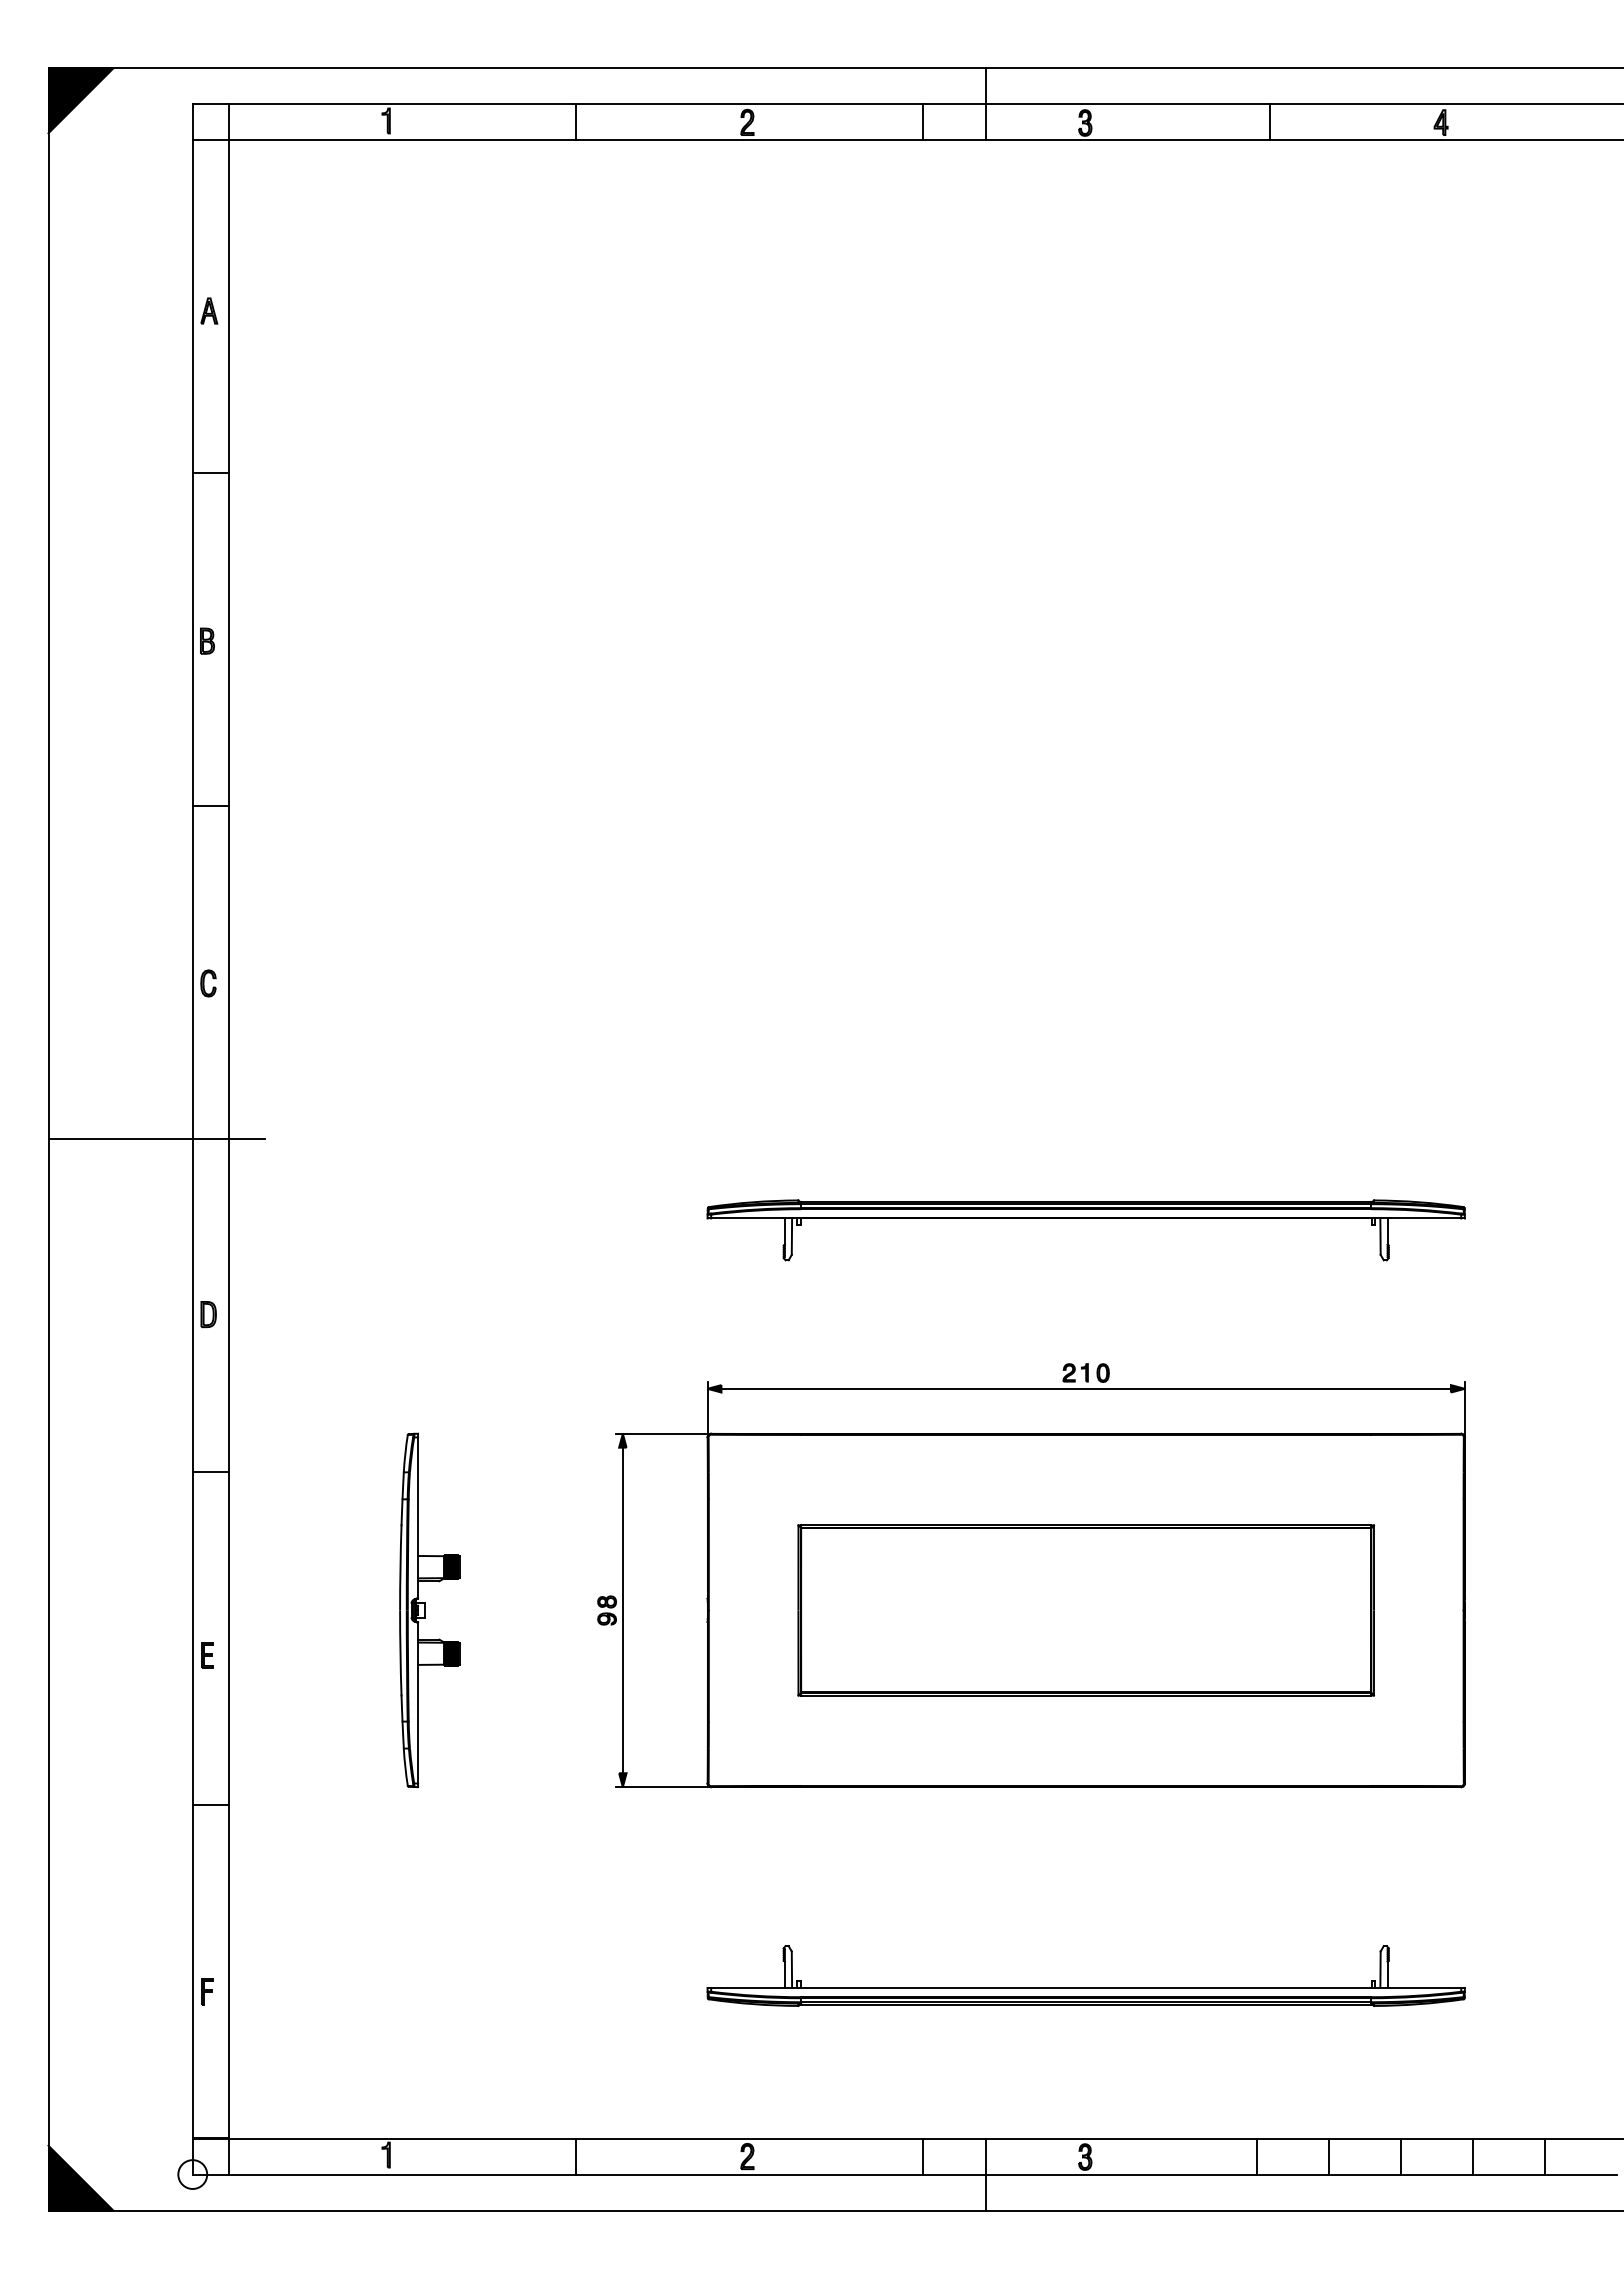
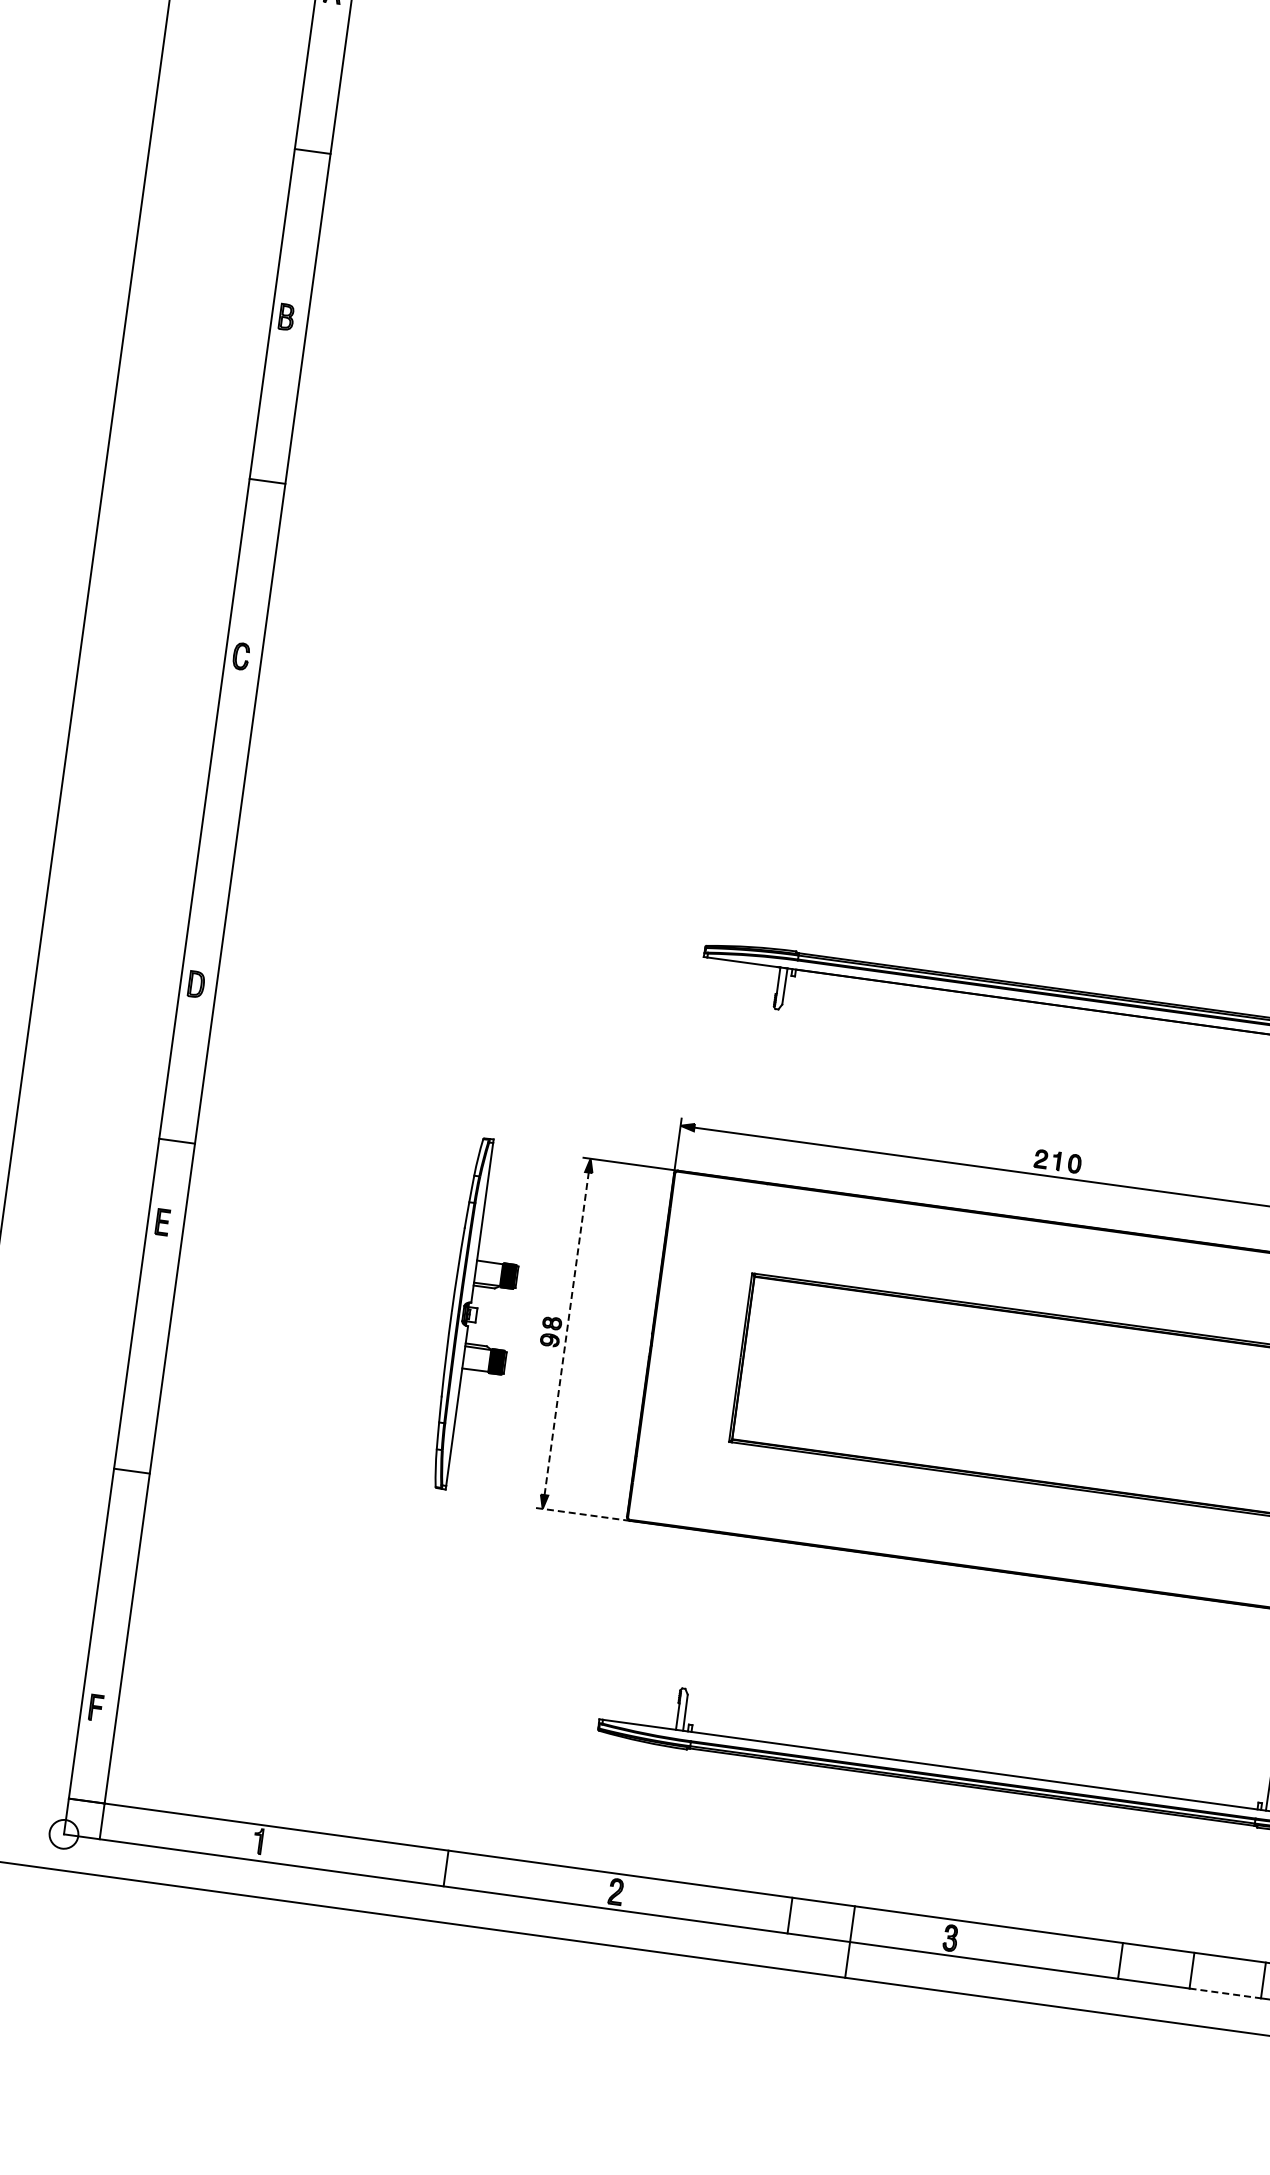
line: (156, 1139) -> (168, 803), removed
part: (429, 1610) -> (480, 1316), moved
line: (622, 1610) -> (566, 1333), solid -> dashed
part: (207, 1655) -> (162, 1222), moved
line: (663, 1787) -> (582, 1514), solid -> dashed
part: (207, 1991) -> (96, 1707), moved
line: (1365, 2174) -> (1225, 1993), solid -> dashed

